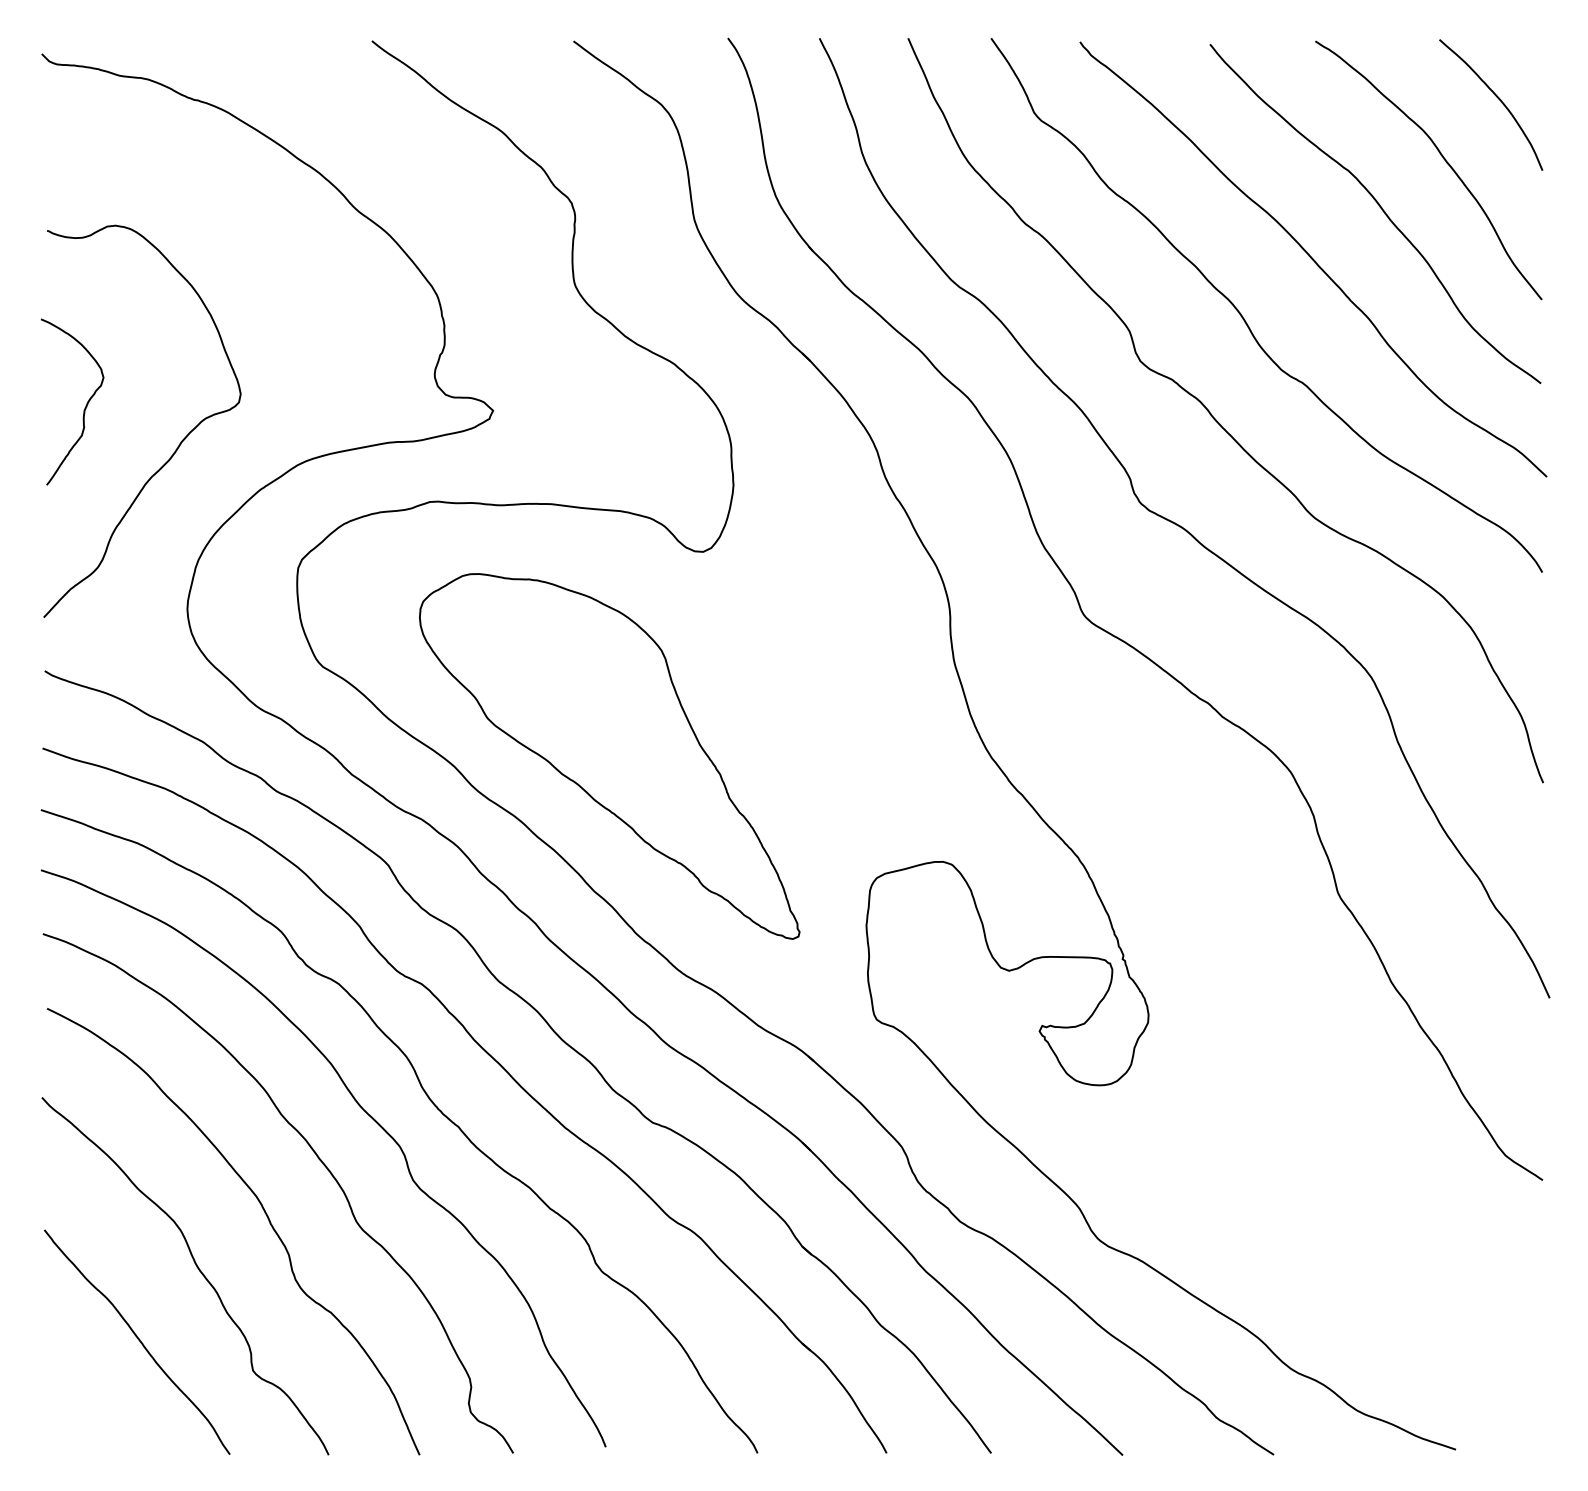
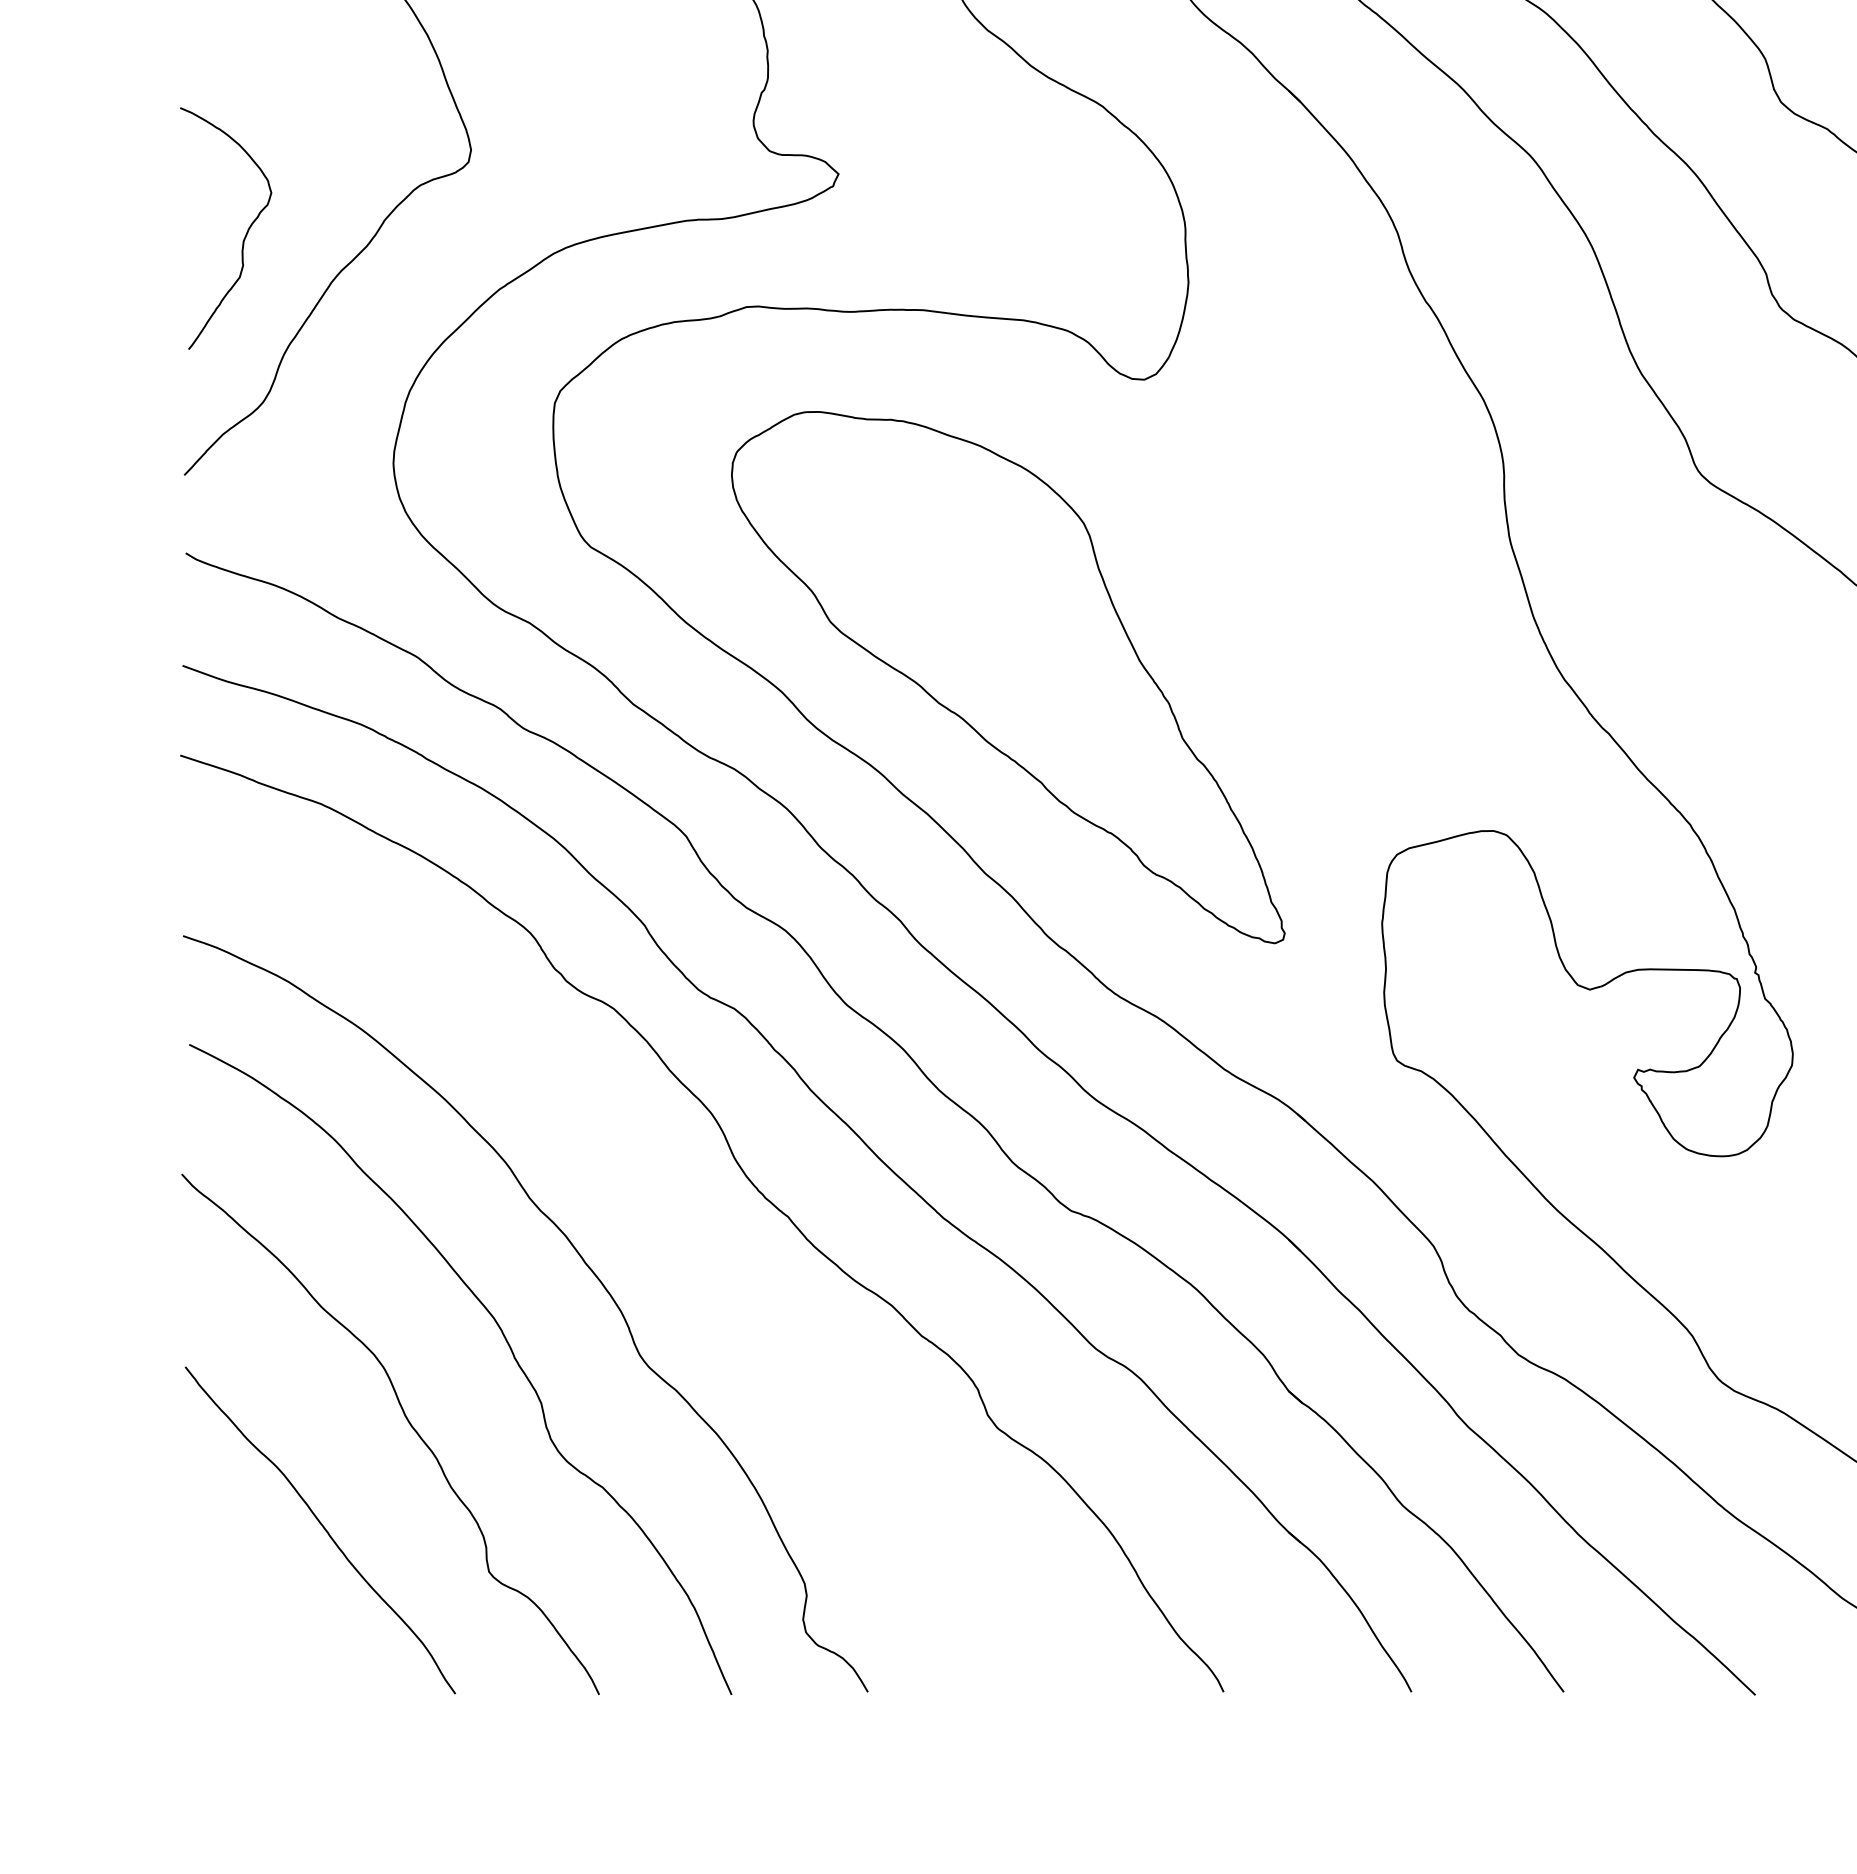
curve: (85, 405) -> (245, 233), moved
curve: (367, 1114) -> (655, 1198), removed

